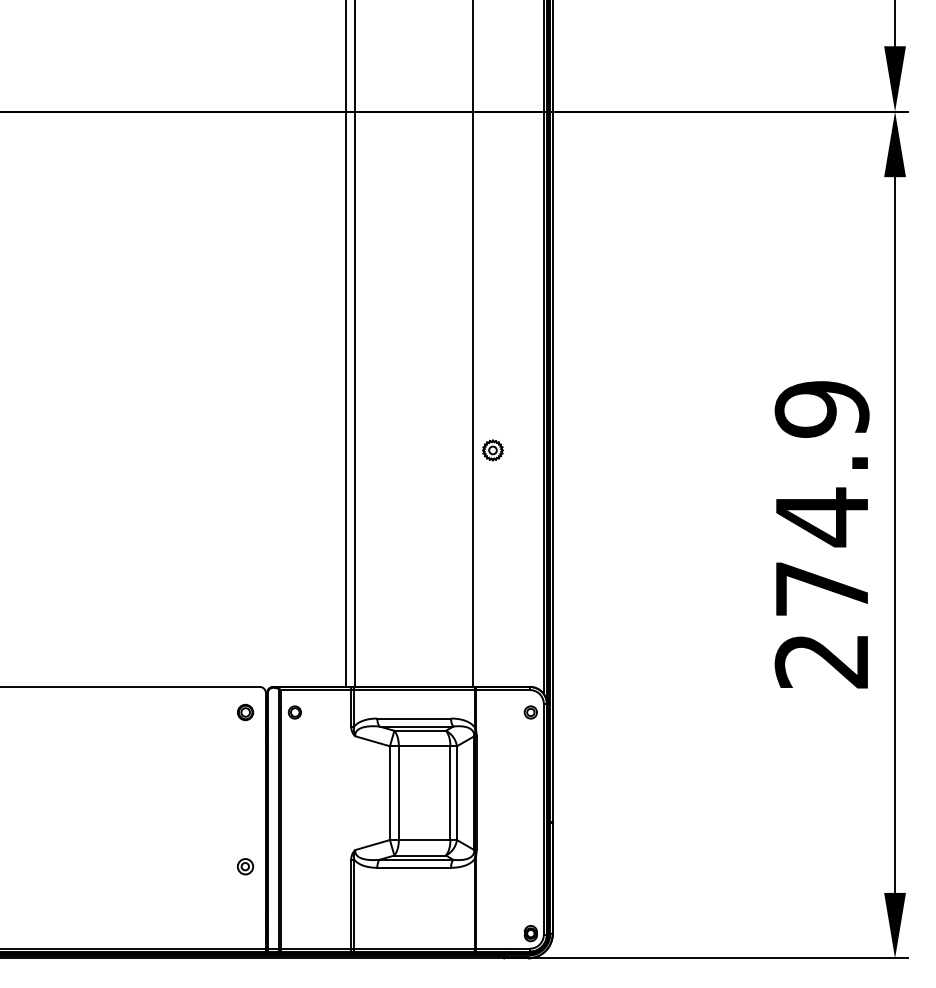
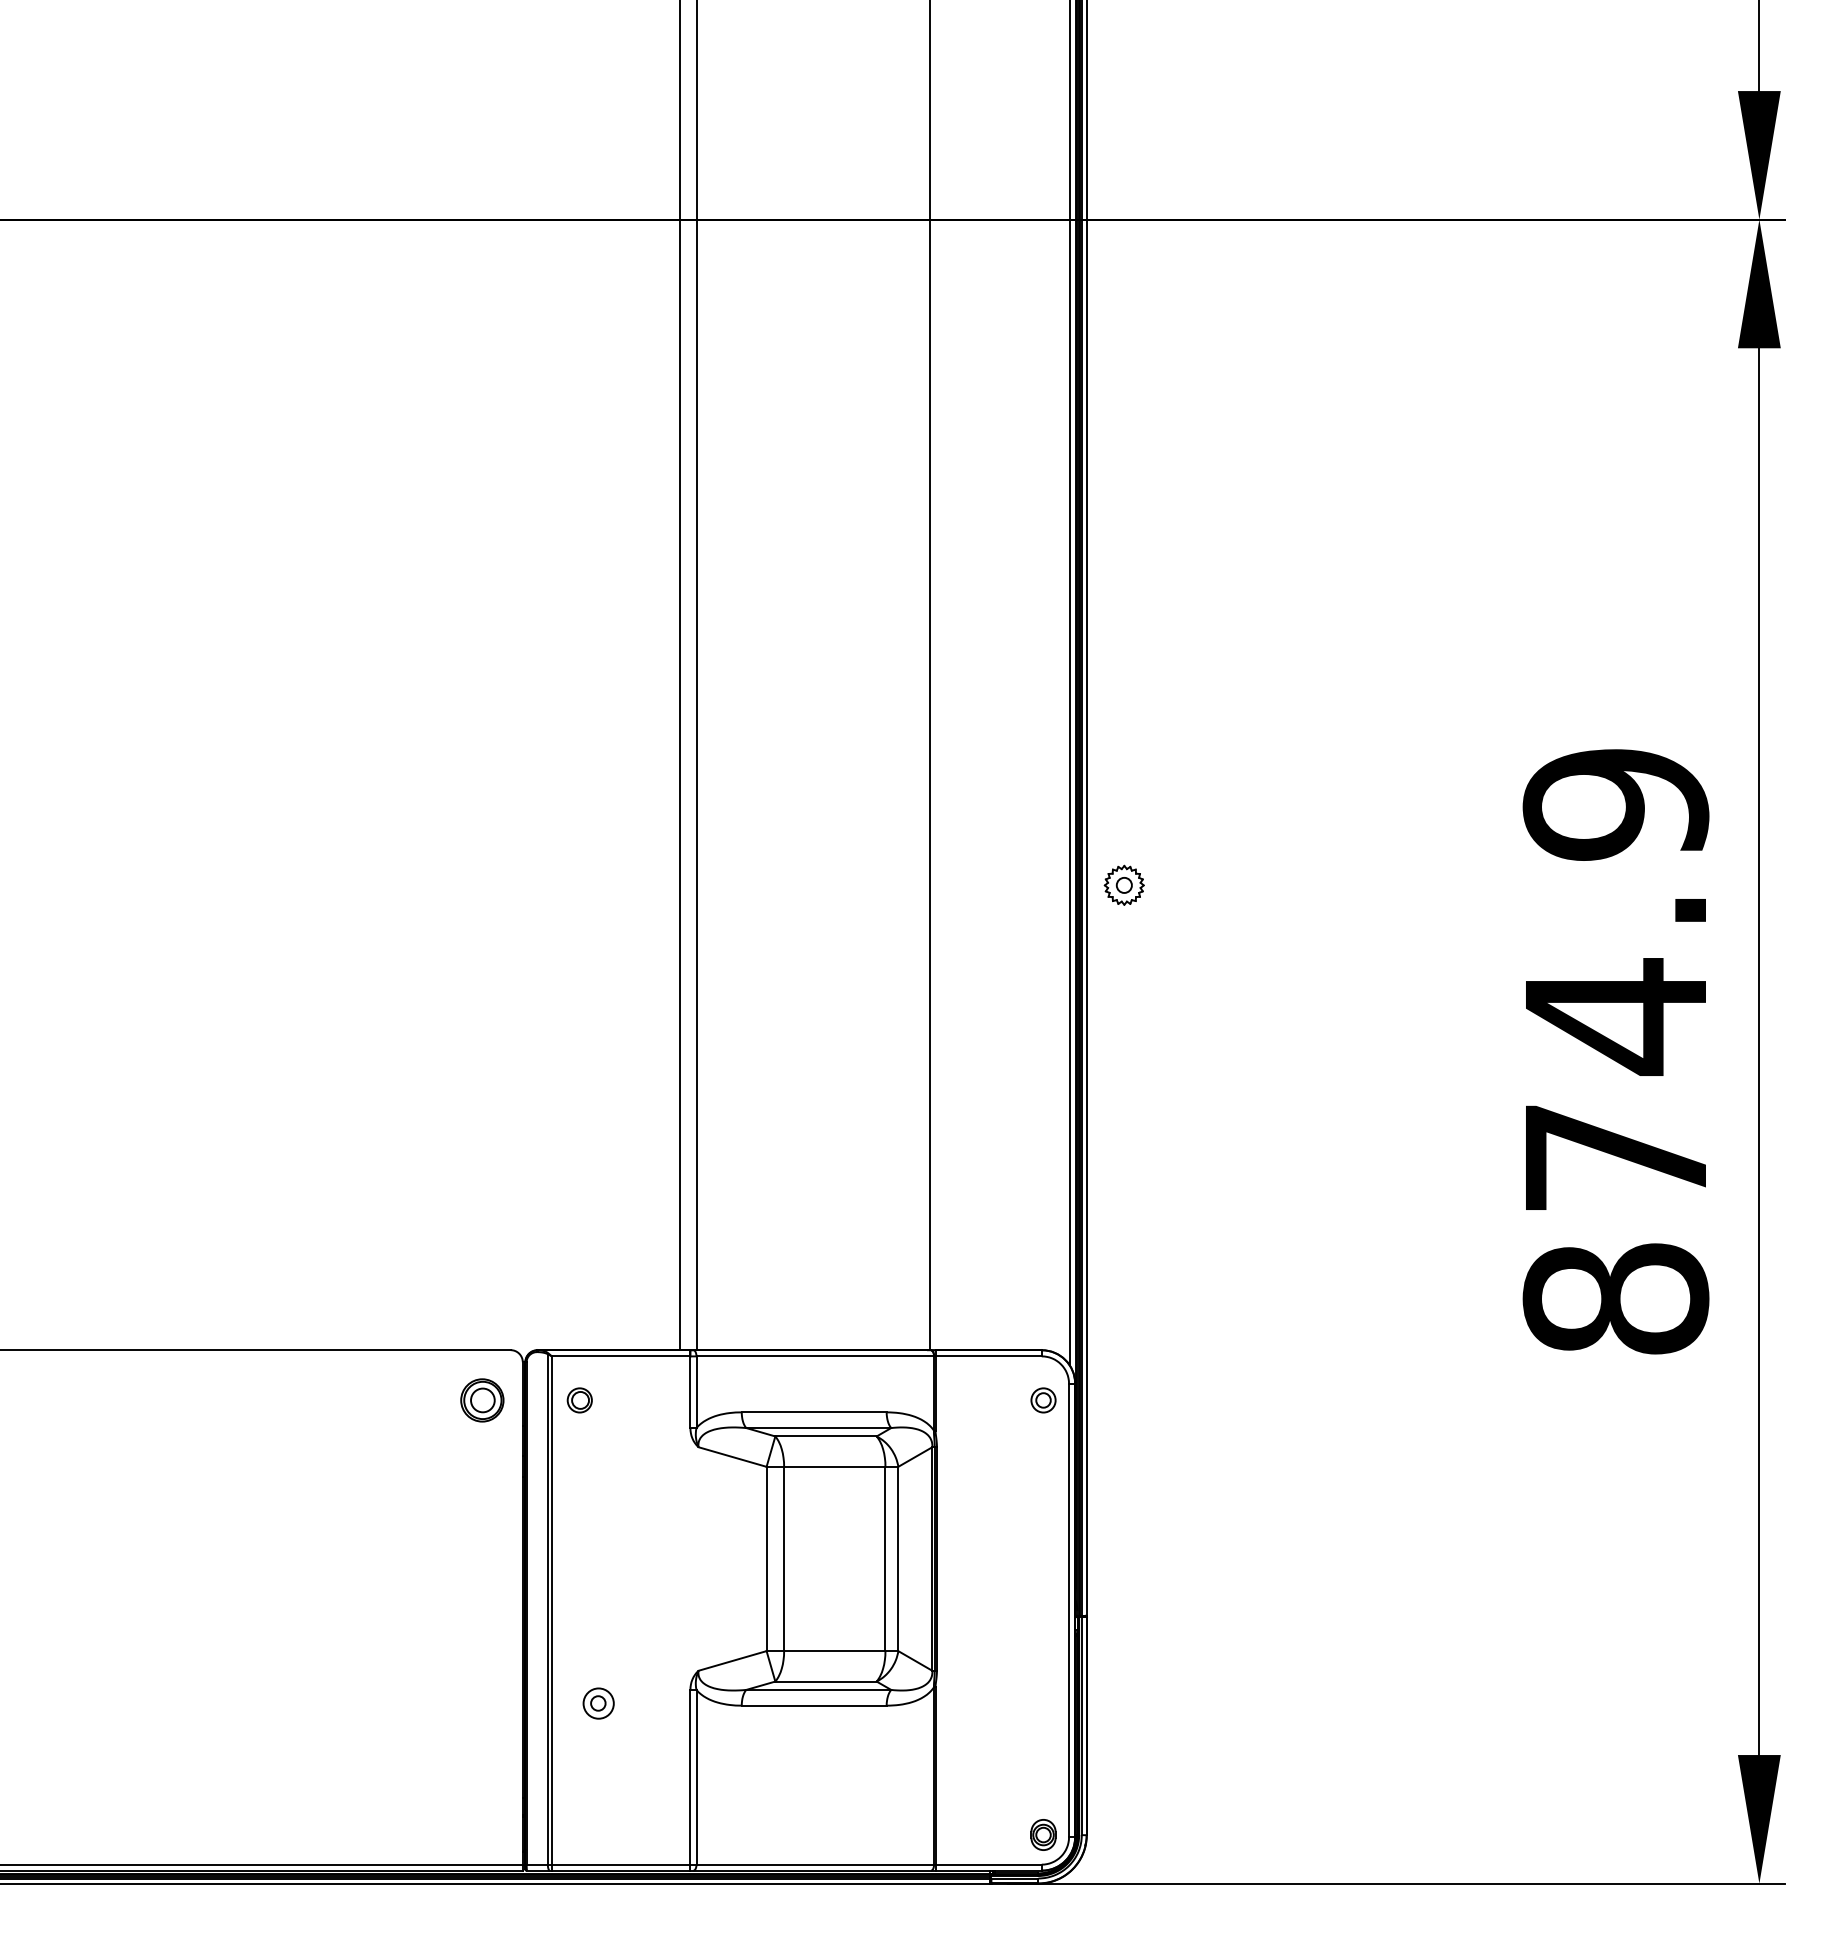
part: (492, 450) -> (1123, 885), moved
text: (821, 660) -> (1614, 1298), 274.9 -> 874.9
part: (245, 712) -> (482, 1400), size x1.4
part: (245, 866) -> (598, 1703), moved

